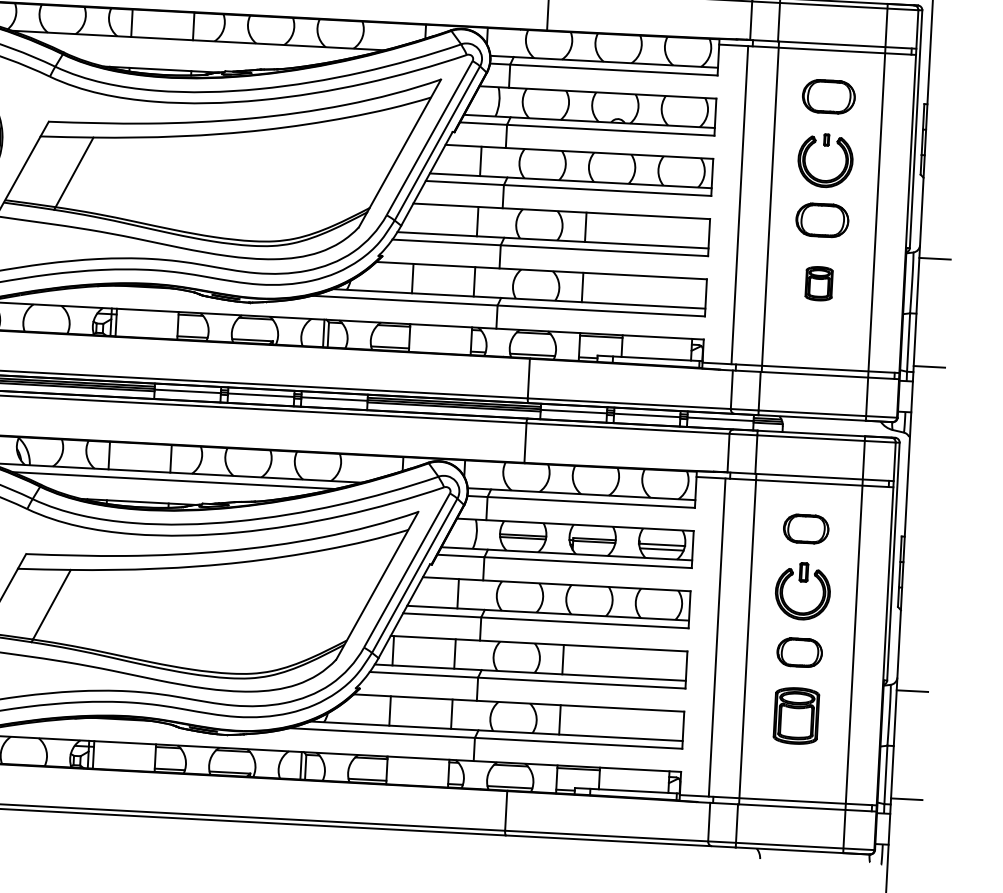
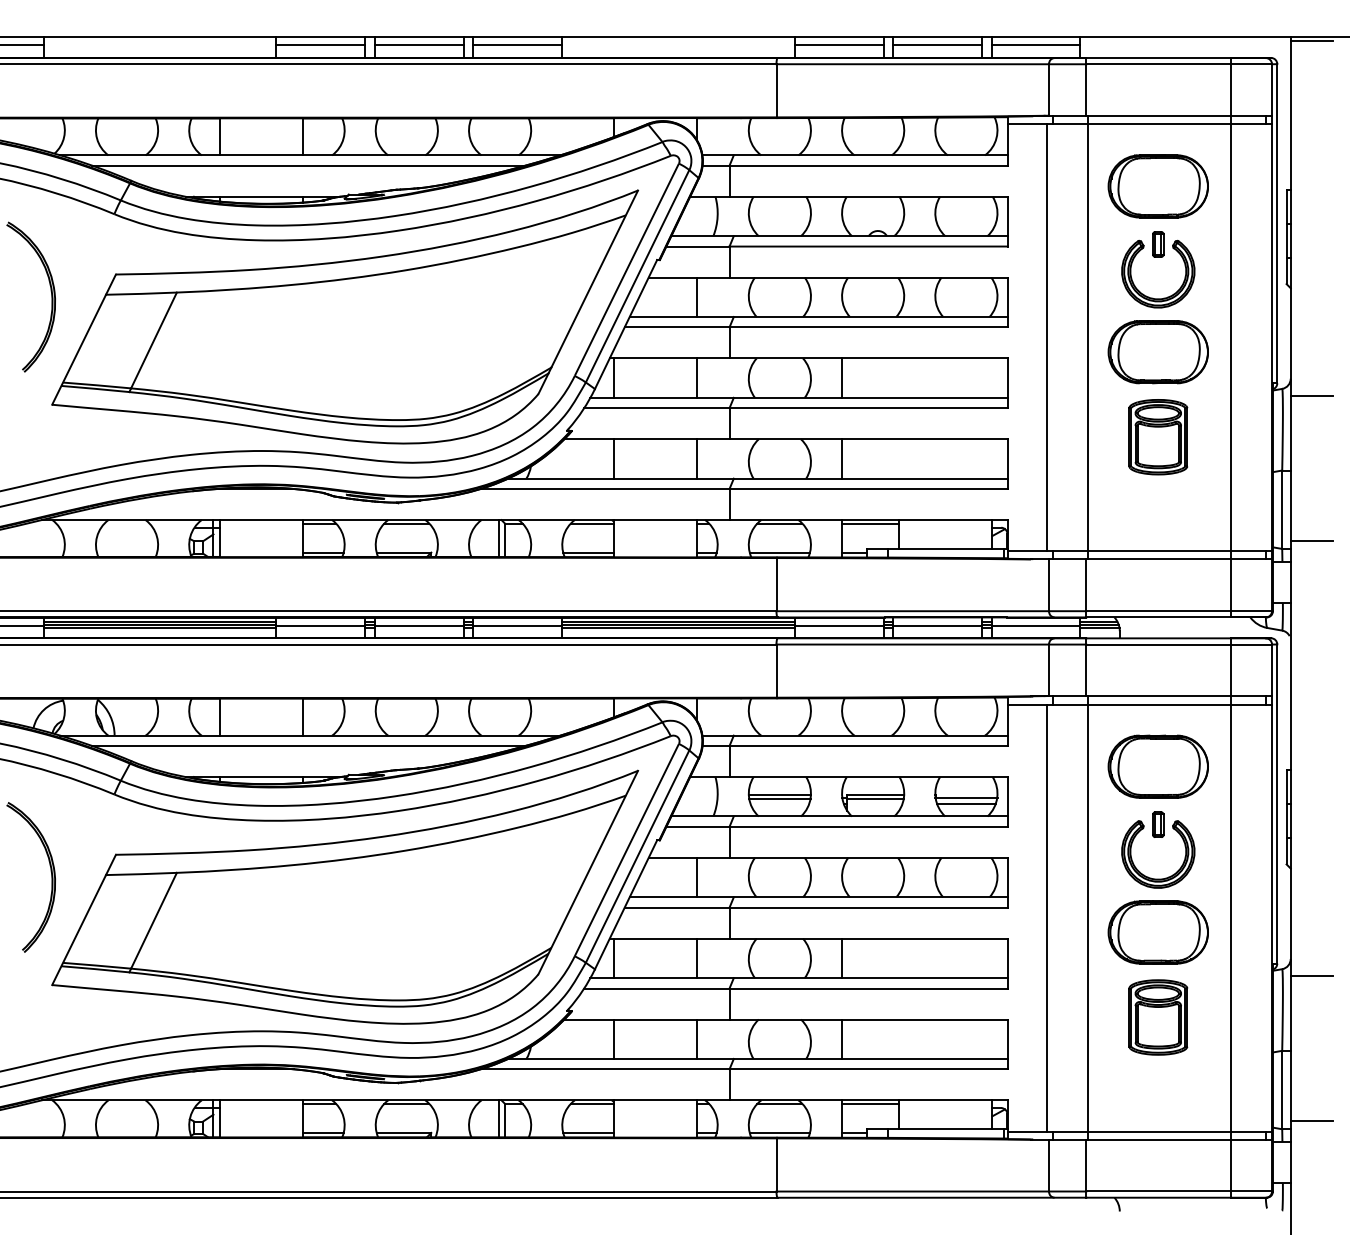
line: (196, 48) -> (308, 165), added
part: (828, 96) -> (1157, 186), size x1.43
part: (826, 140) -> (1158, 244), size x1.67
line: (416, 217) -> (614, 377), added
part: (821, 220) -> (1157, 352), size x1.43
part: (819, 283) -> (1158, 437), size x1.67
part: (805, 528) -> (1157, 766), size x1.67
part: (799, 652) -> (1157, 932), size x1.67

